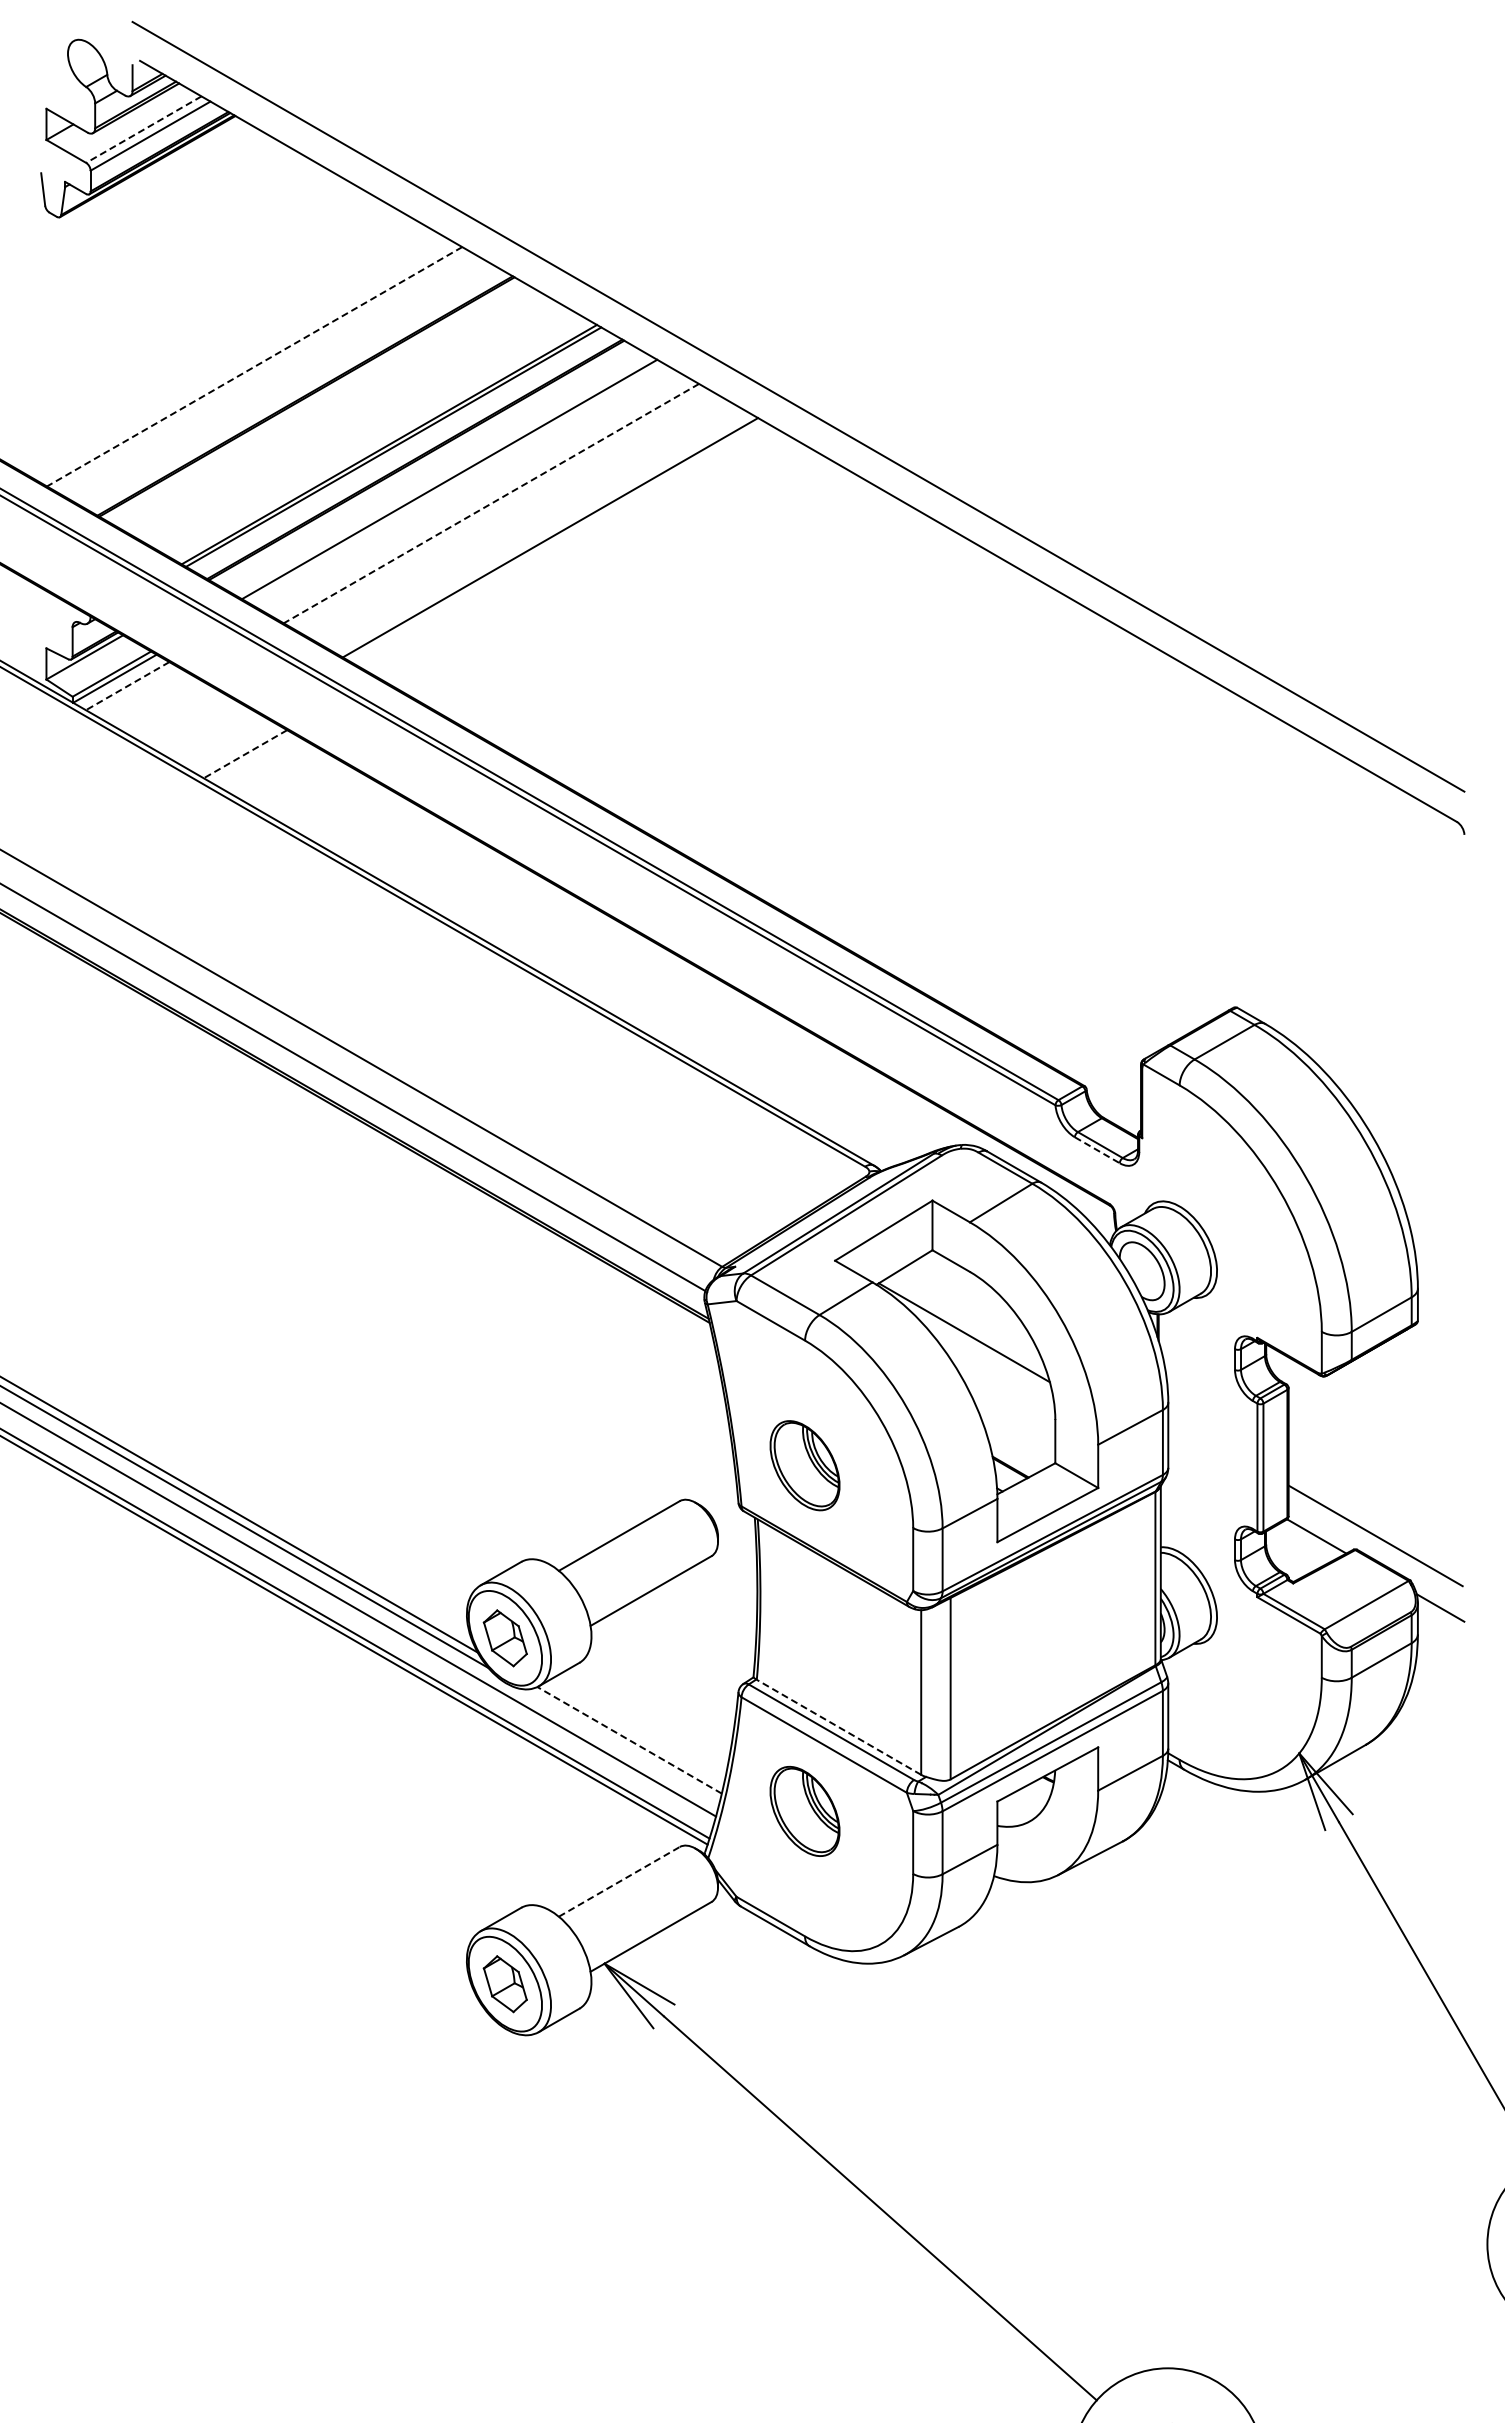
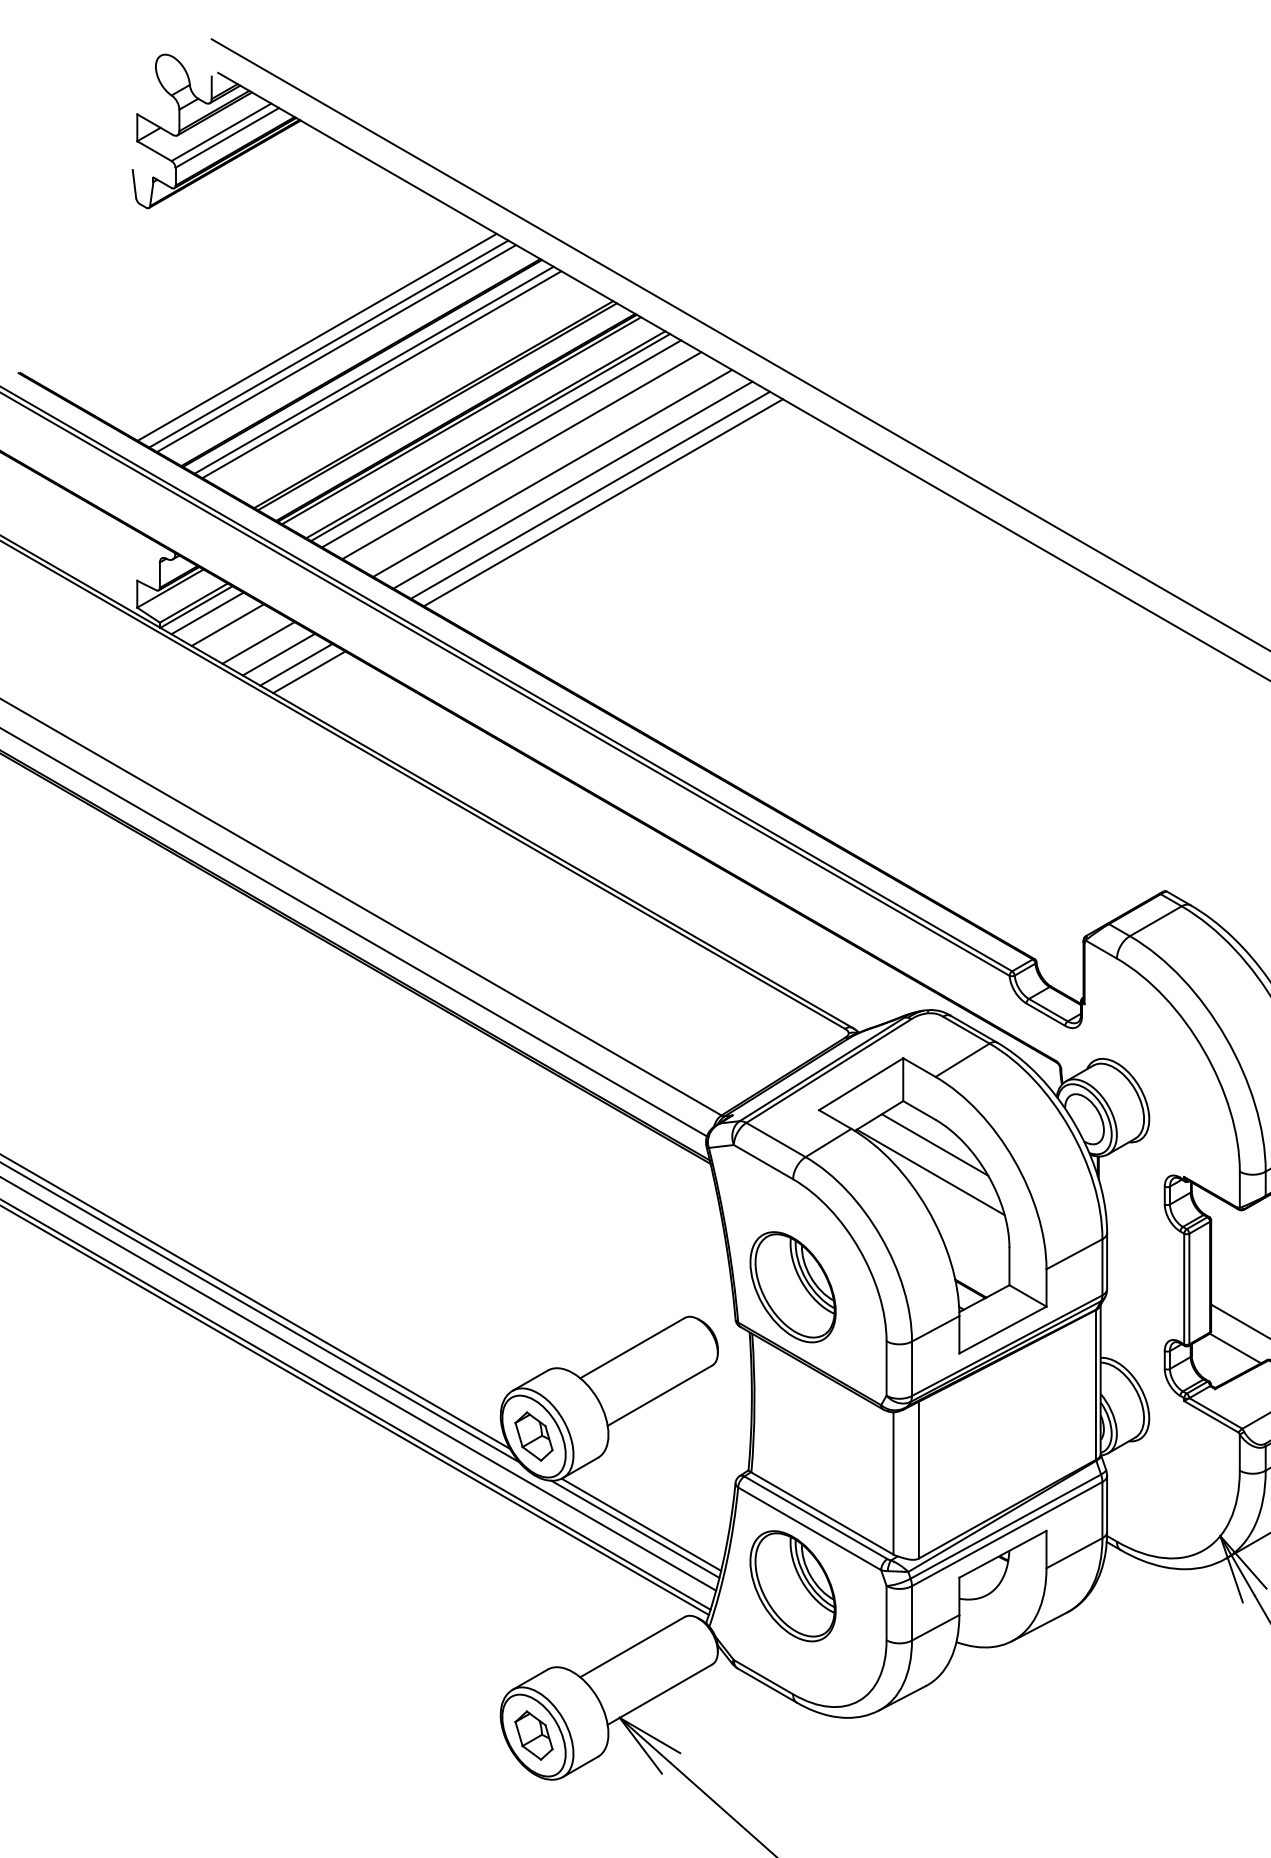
line: (143, 129) -> (221, 132), dashed -> solid
line: (254, 366) -> (317, 337), dashed -> solid
line: (267, 374) -> (328, 344), added
line: (276, 379) -> (336, 348), added
line: (320, 404) -> (374, 369), added
line: (329, 409) -> (381, 374), added
line: (421, 462) -> (461, 420), added
line: (454, 482) -> (490, 437), added
line: (467, 489) -> (501, 443), added
line: (491, 503) -> (522, 455), dashed -> solid
line: (526, 523) -> (552, 472), added
line: (570, 549) -> (590, 495), added
line: (585, 557) -> (603, 502), added
line: (127, 686) -> (207, 613), dashed -> solid
line: (150, 699) -> (227, 624), added
line: (186, 720) -> (258, 643), added
line: (209, 733) -> (278, 654), added
line: (230, 745) -> (296, 664), added
line: (245, 754) -> (309, 672), dashed -> solid
line: (1097, 1150) -> (1045, 1014), dashed -> solid
line: (968, 1300) -> (934, 1144), added
part: (804, 1465) -> (792, 1287), size x1.43
line: (839, 1727) -> (822, 1513), dashed -> solid
line: (629, 1740) -> (641, 1524), dashed -> solid
line: (622, 1745) -> (635, 1529), added
part: (804, 1811) -> (792, 1586), size x1.43
line: (619, 1881) -> (632, 1646), dashed -> solid

